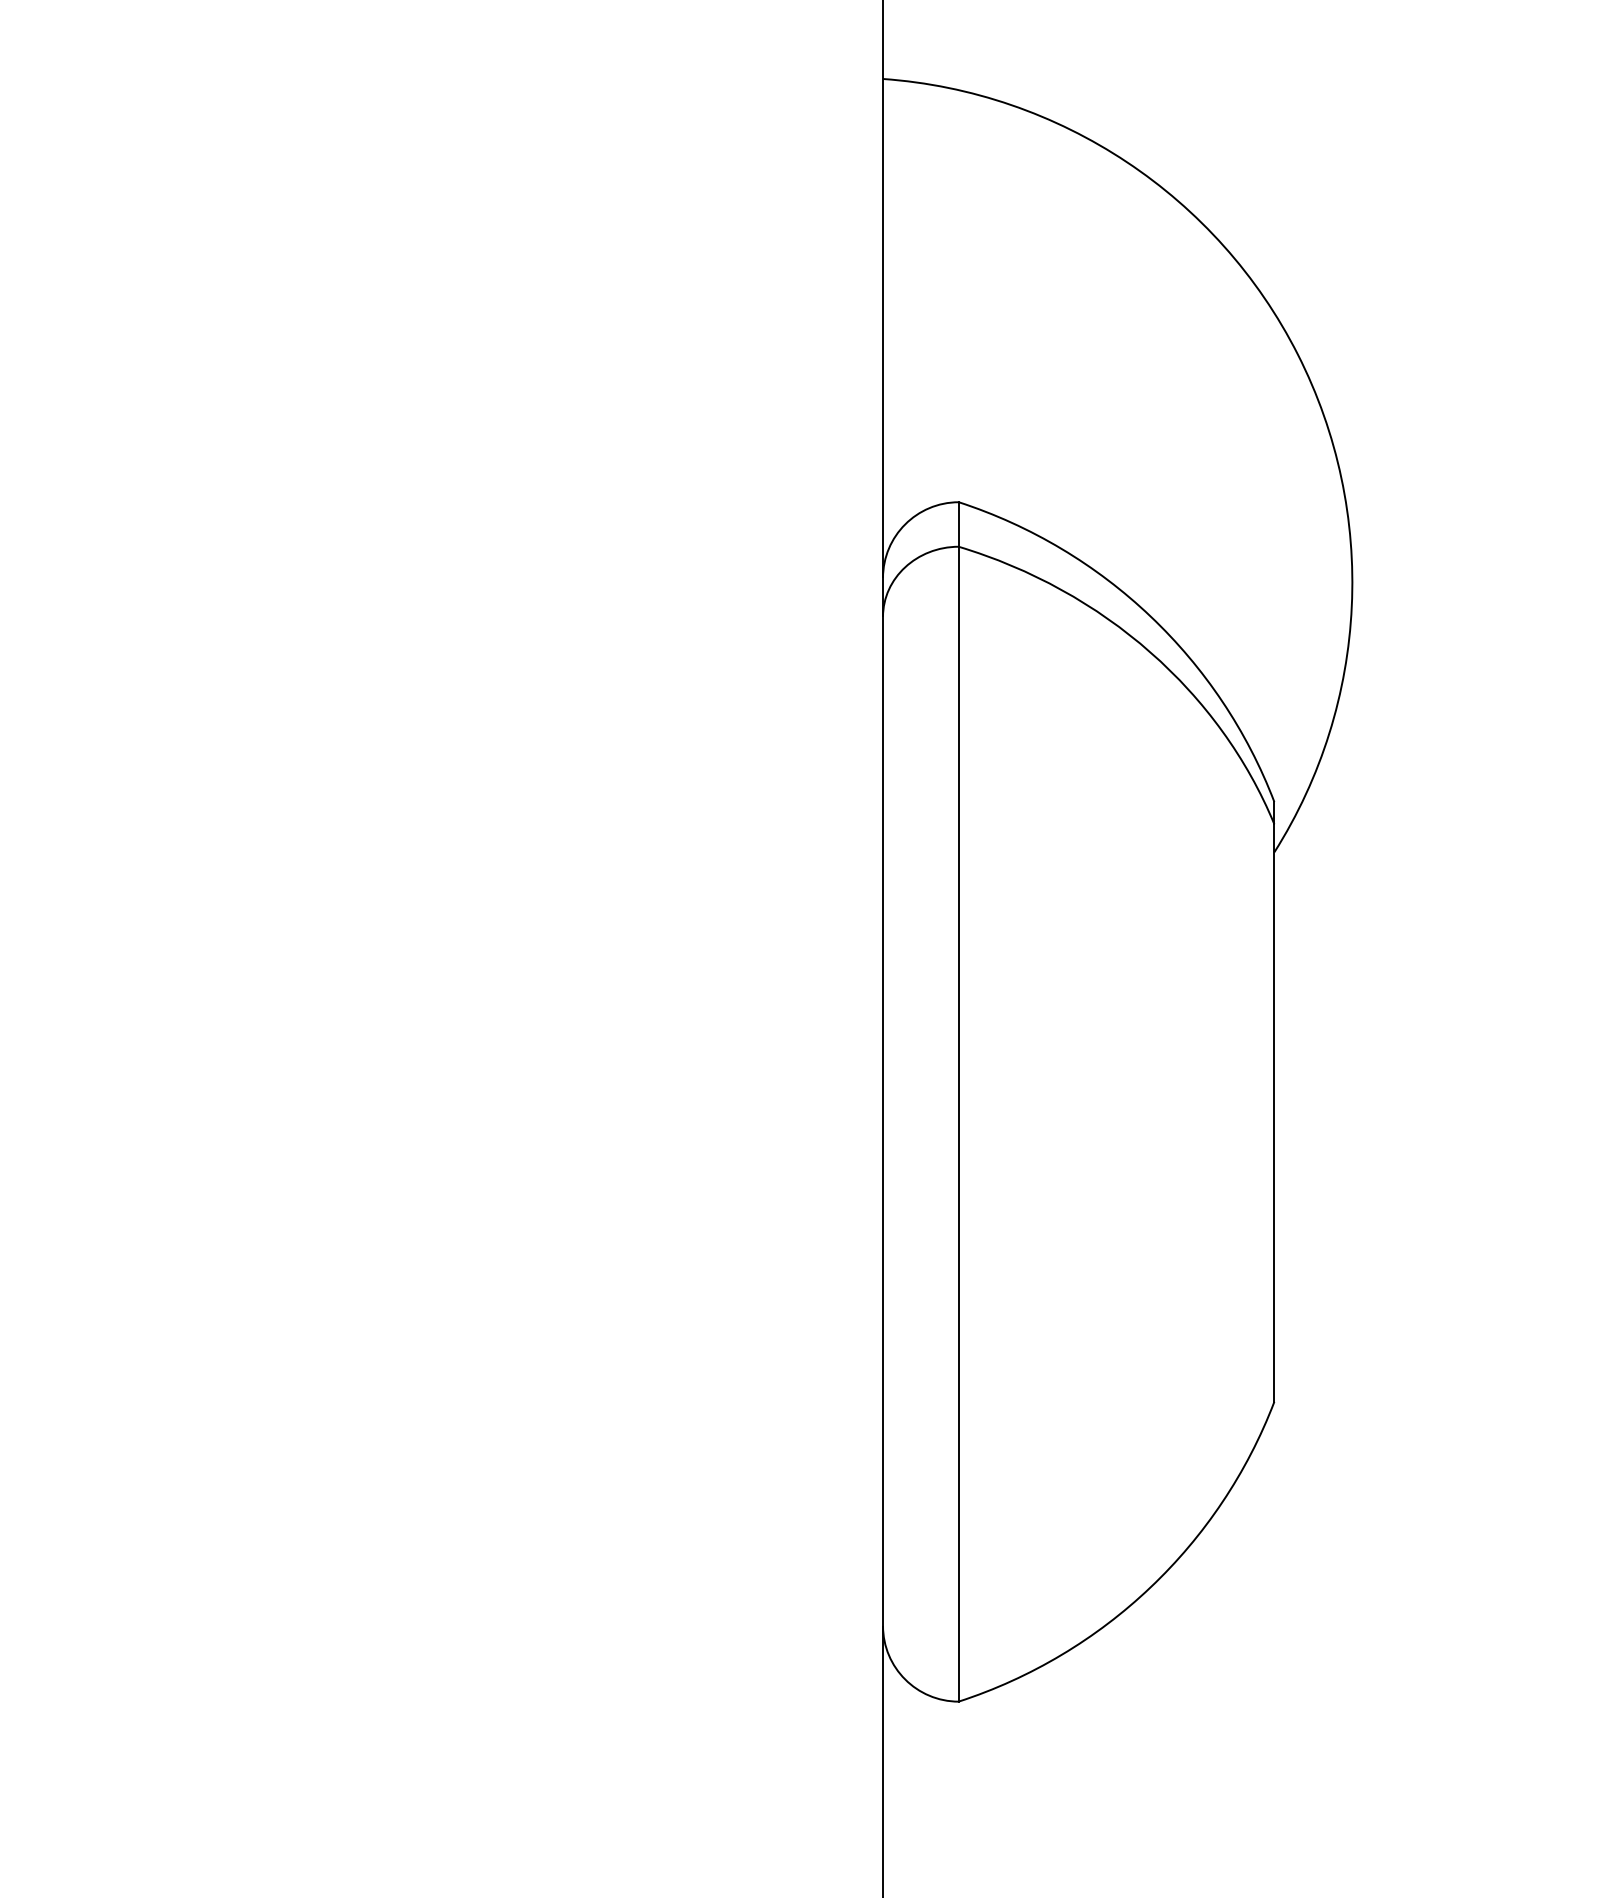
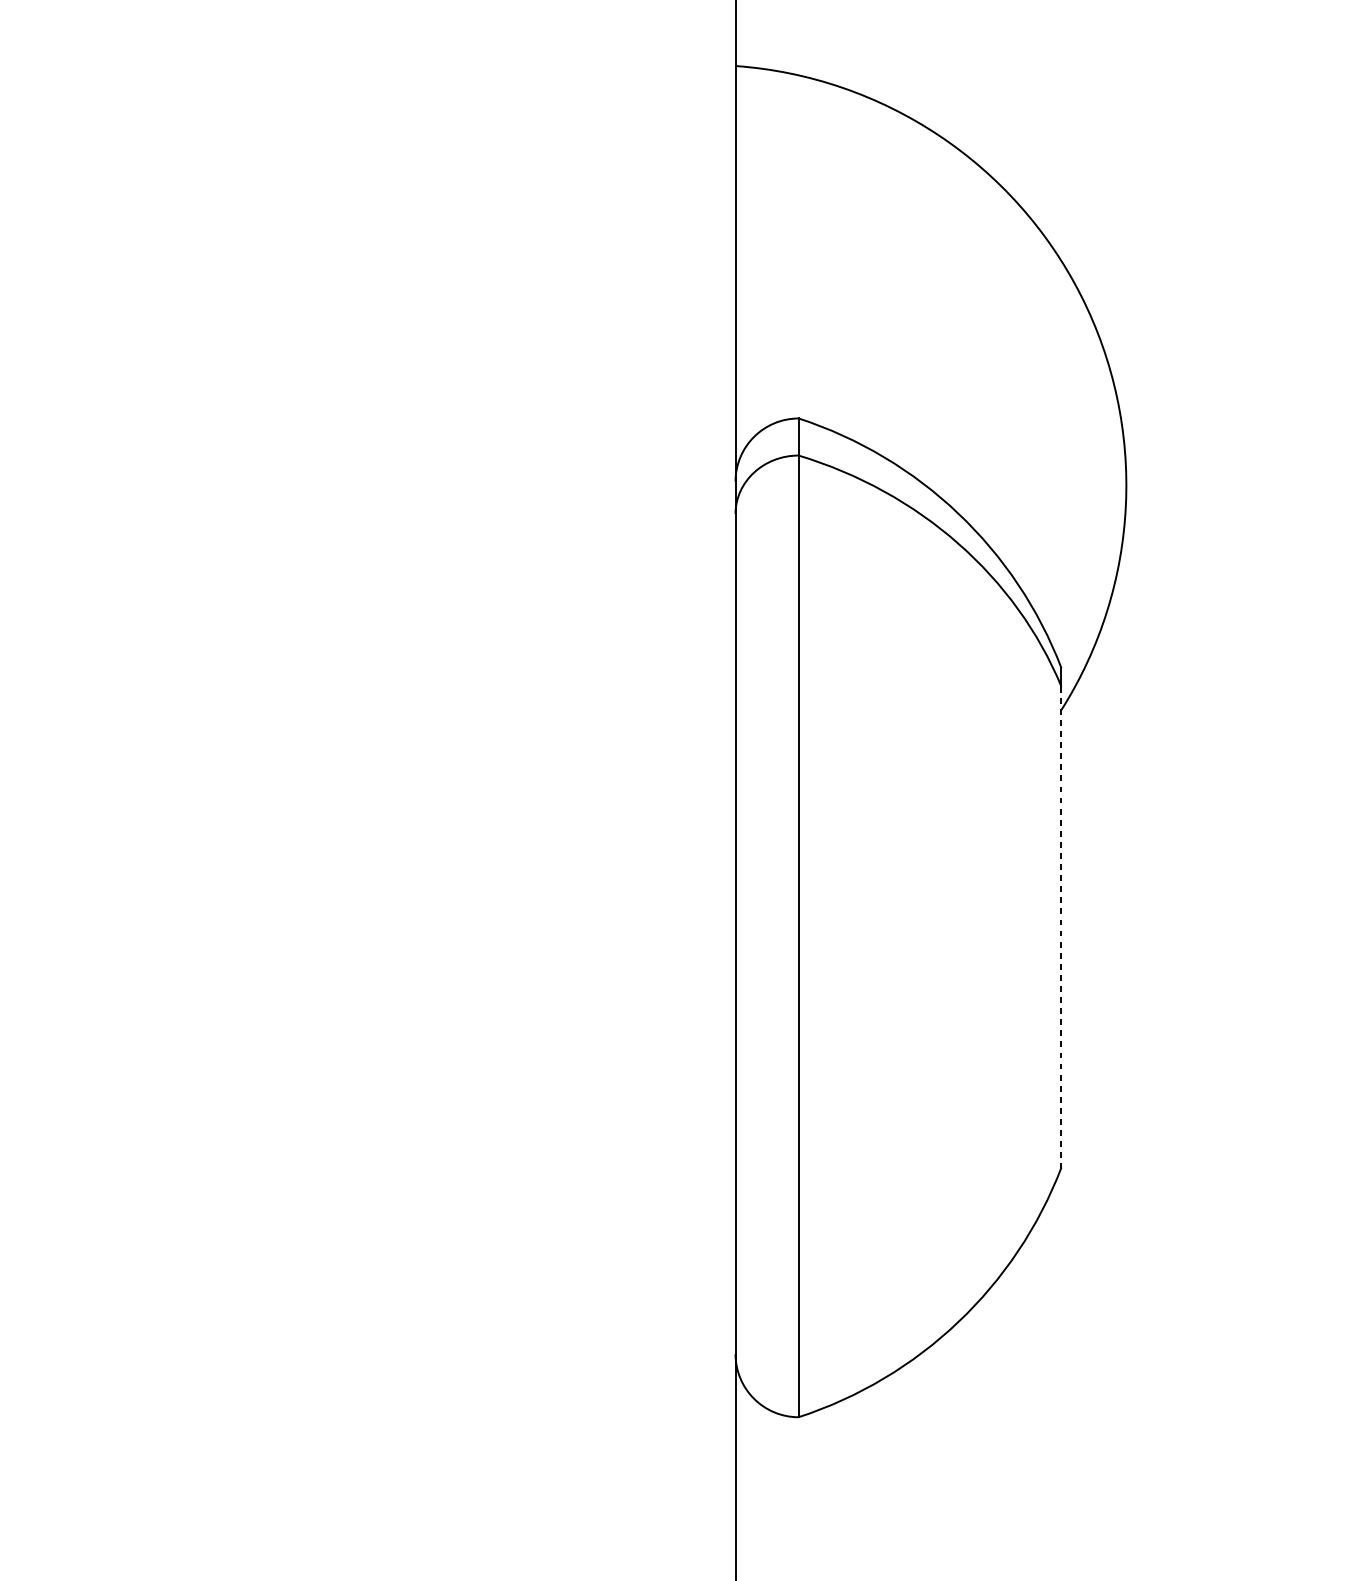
line: (1274, 1113) -> (1061, 927), solid -> dashed

